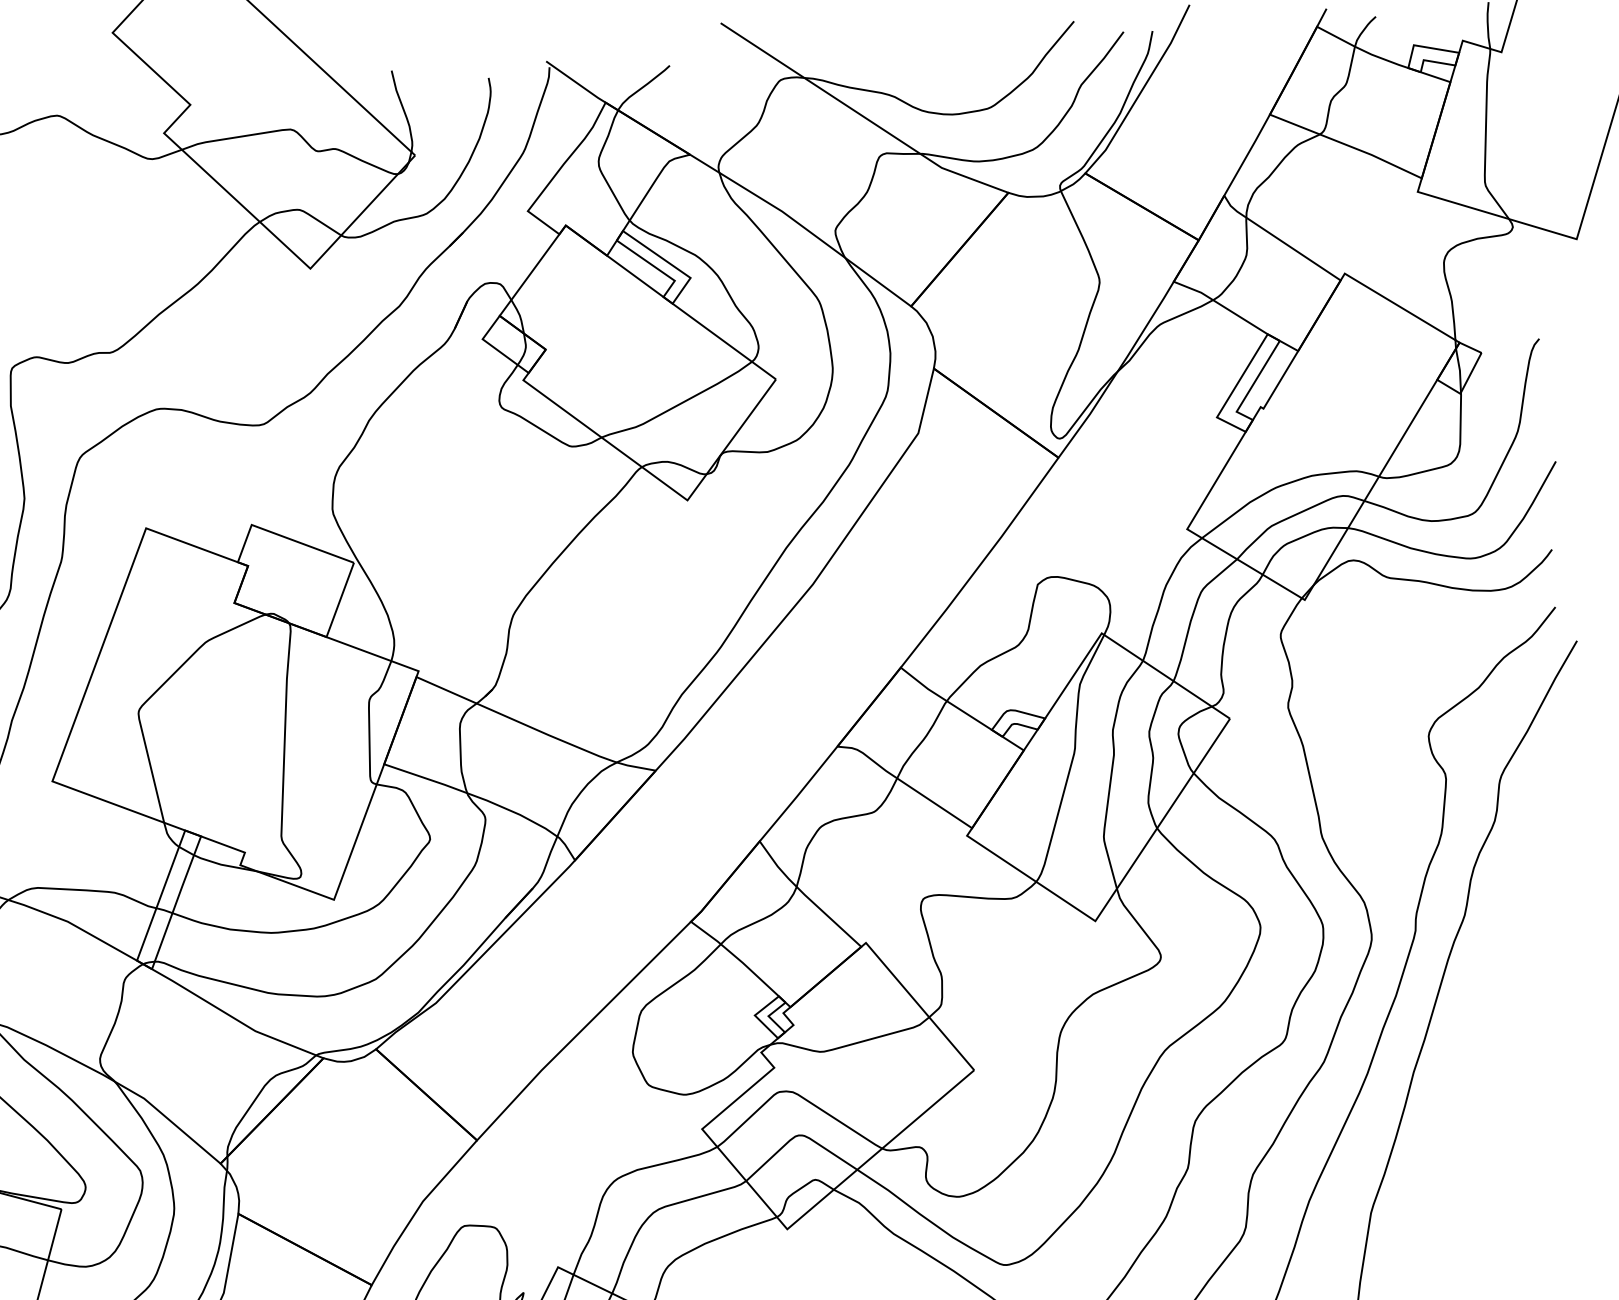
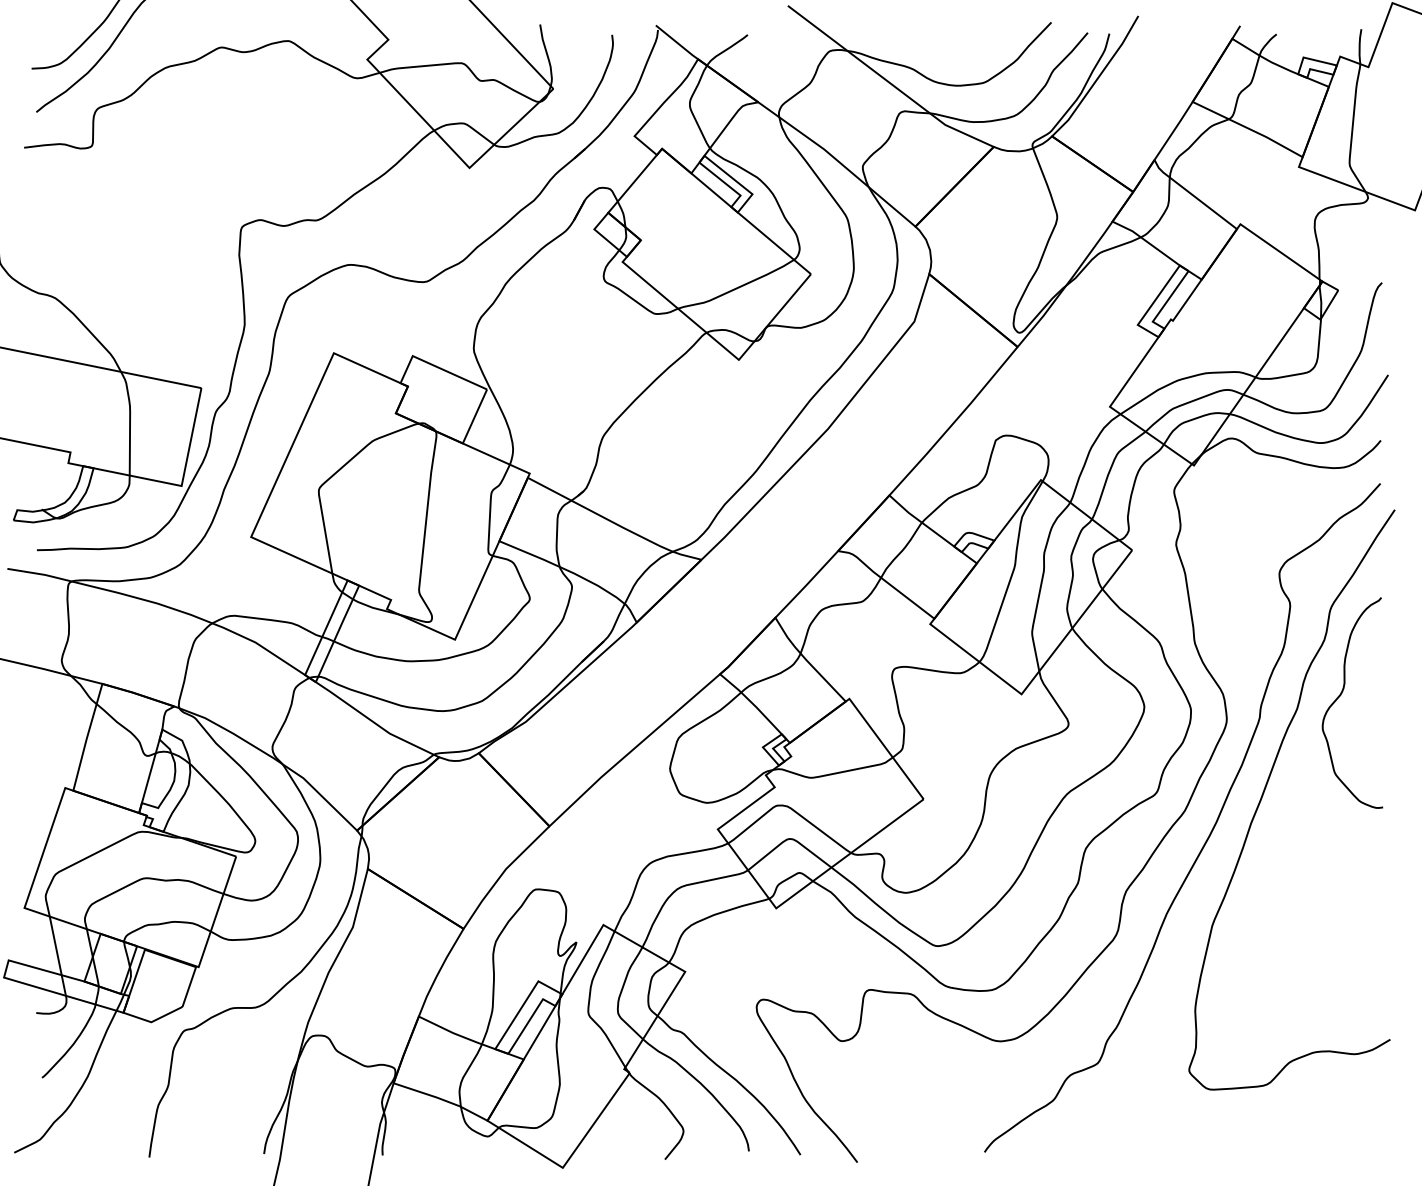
curve: (1522, 893) -> (1341, 695), added

